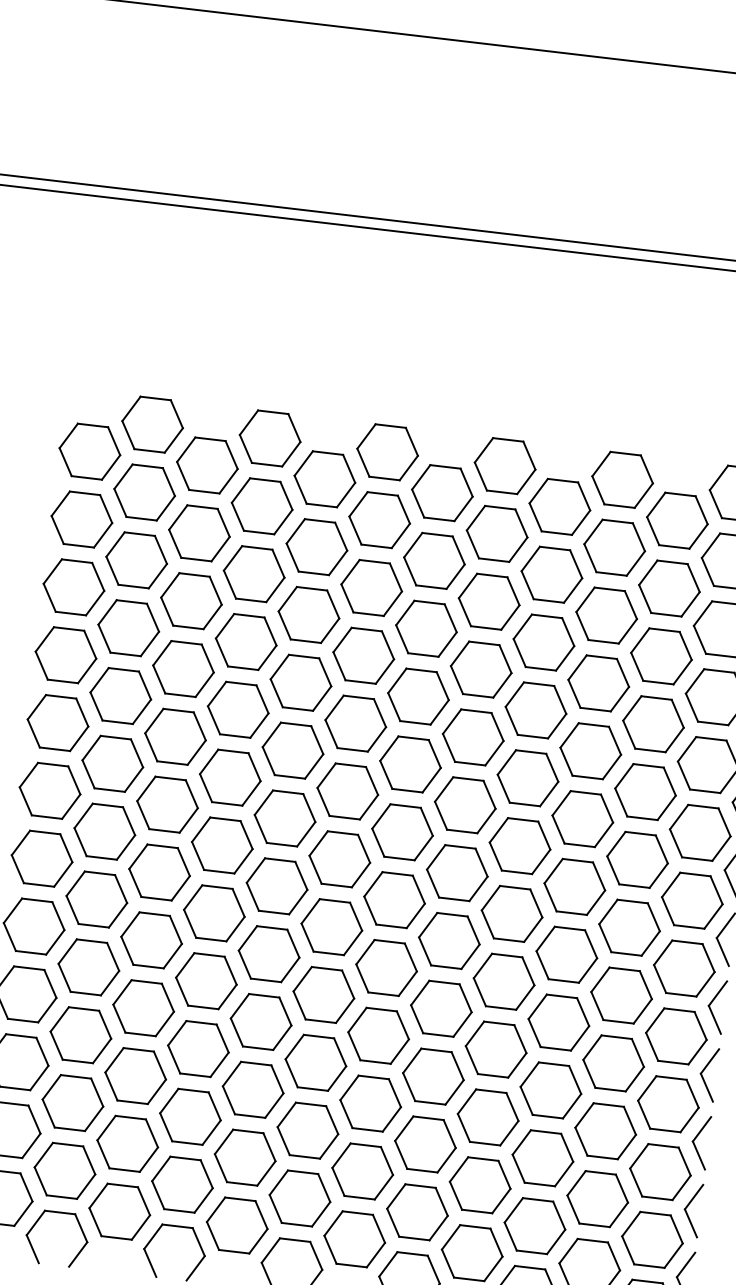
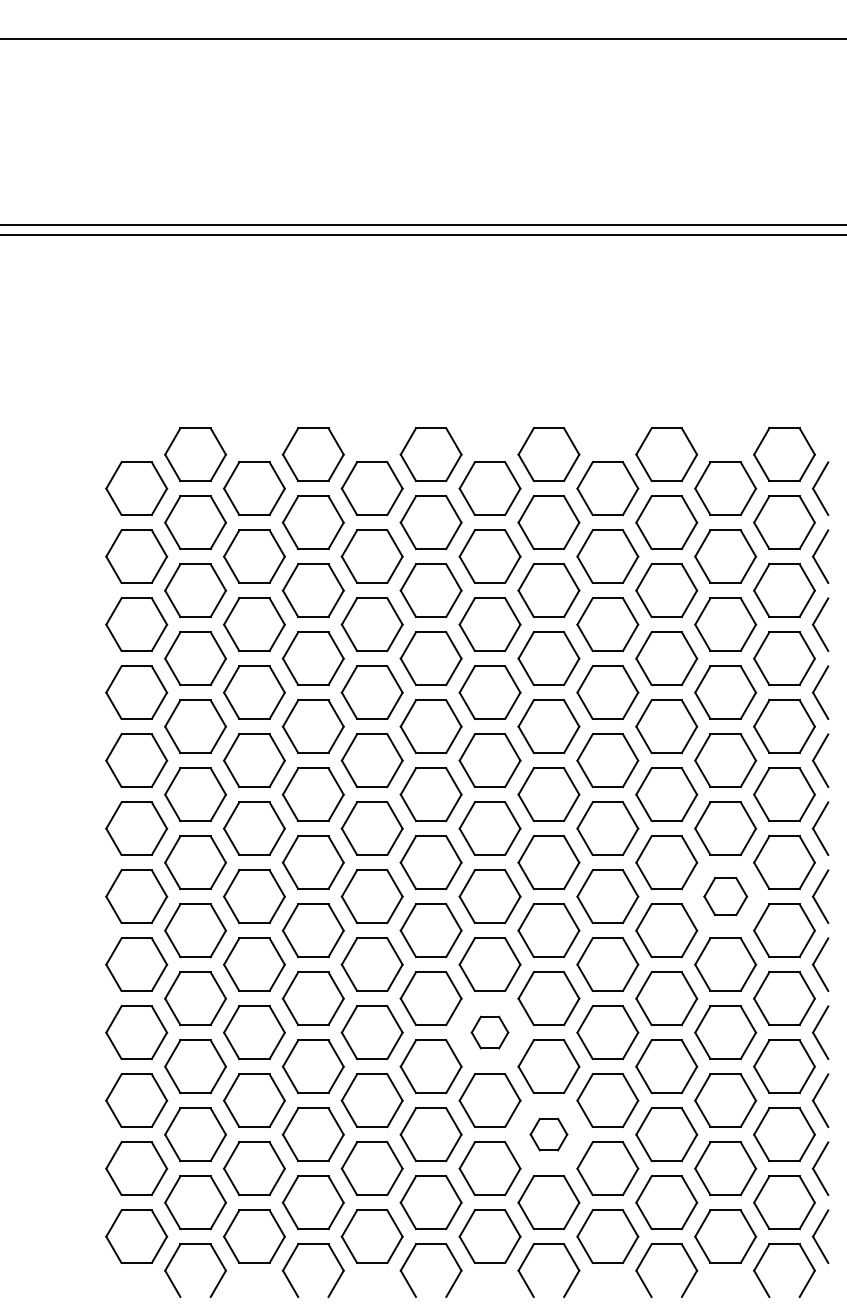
part: (629, 927) -> (725, 896), size x0.7
part: (378, 1035) -> (489, 1032), size x0.6
part: (425, 1144) -> (548, 1134), size x0.6

